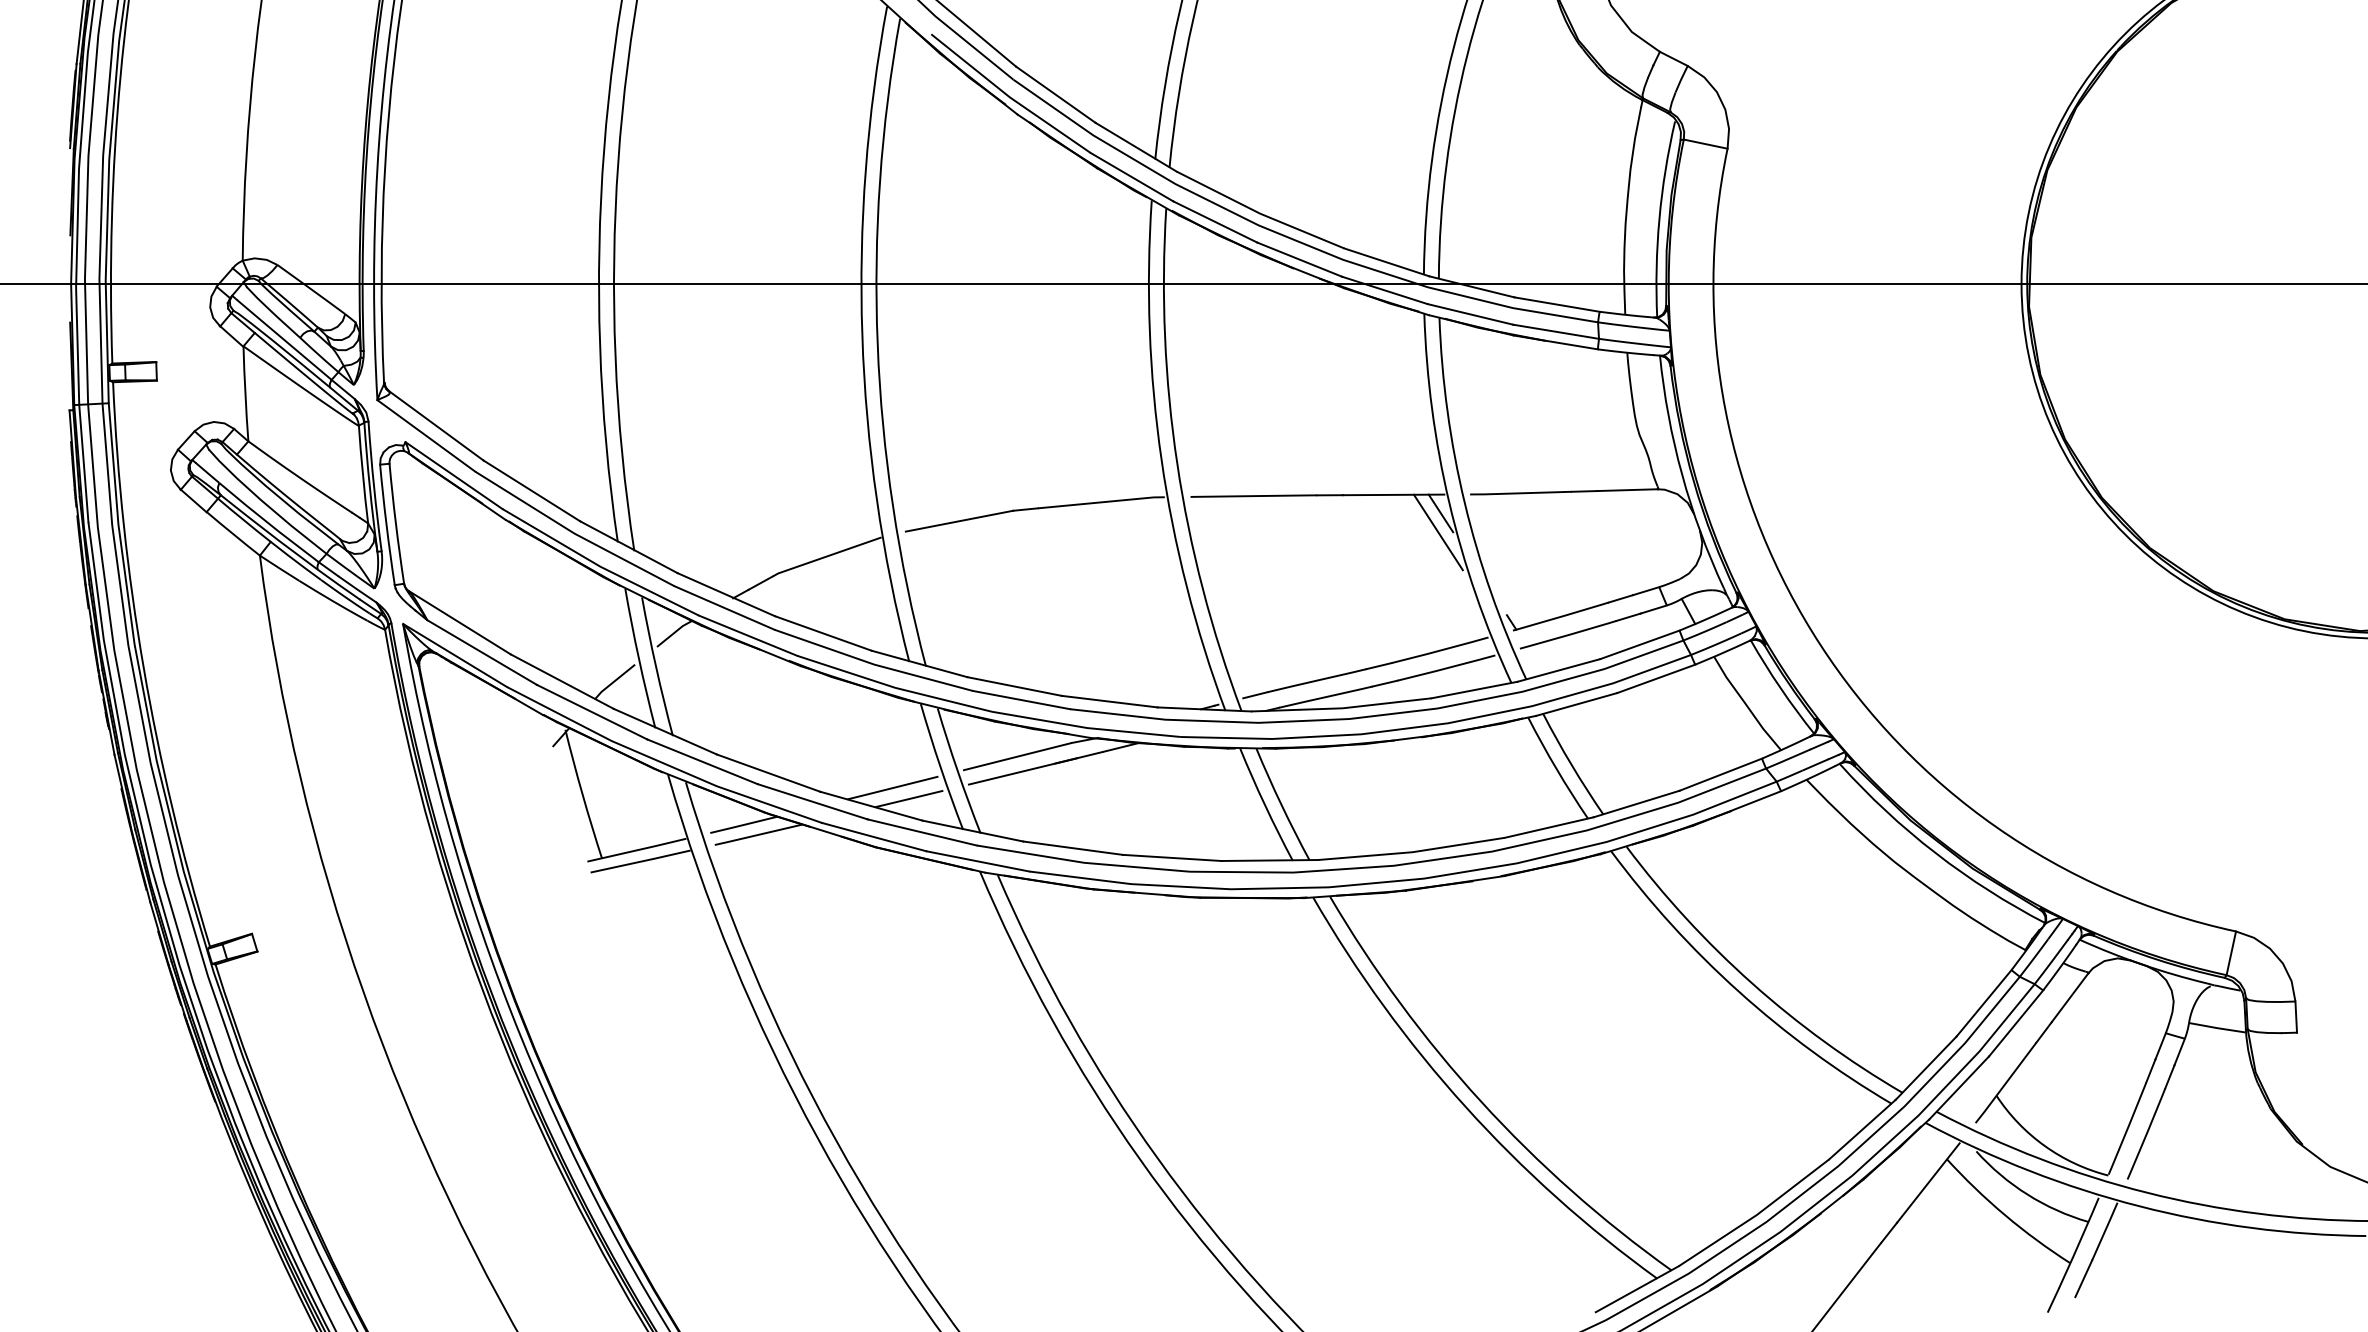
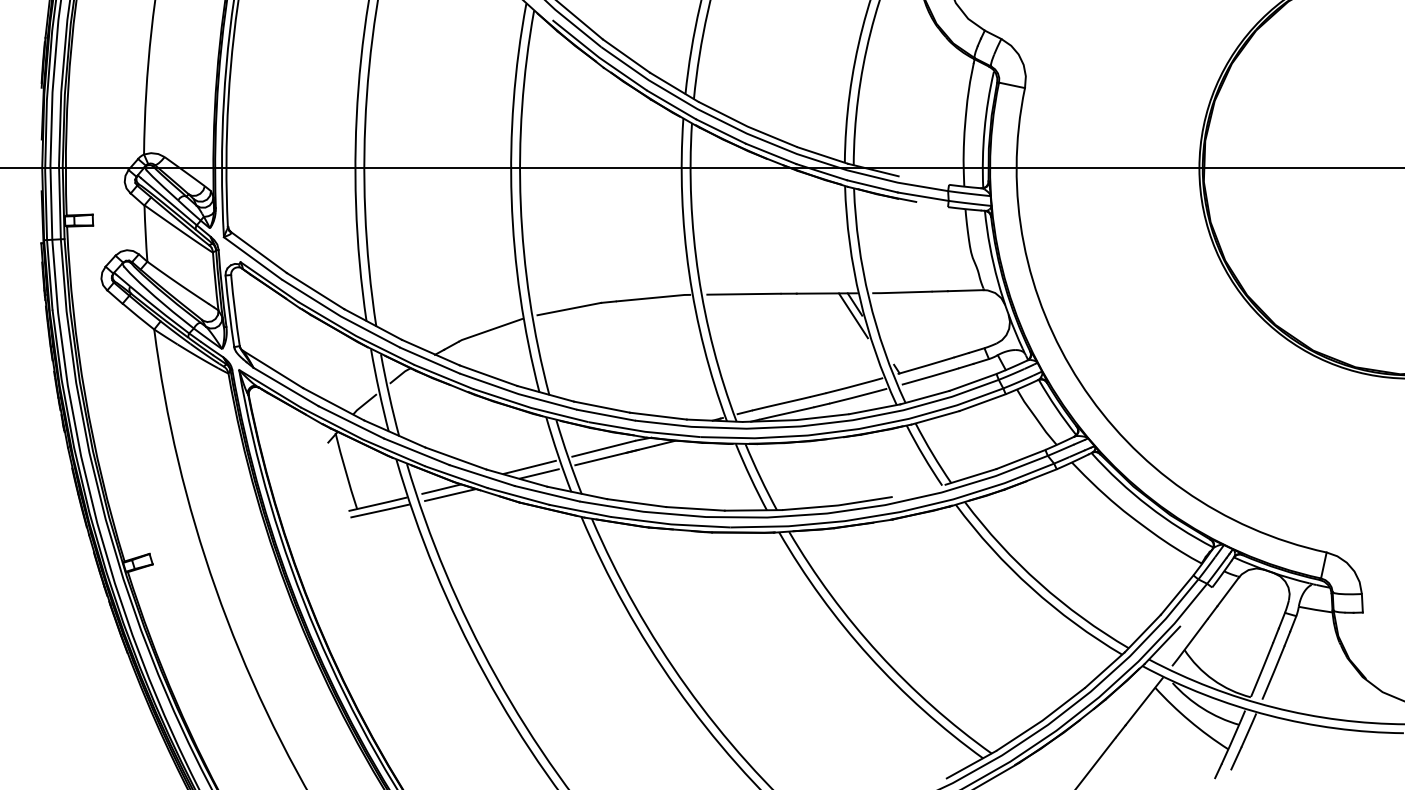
line: (1556, 304) -> (923, 180), removed
line: (1556, 341) -> (923, 202), removed
line: (1548, 826) -> (918, 490), removed
line: (2016, 1022) -> (1196, 606), removed

